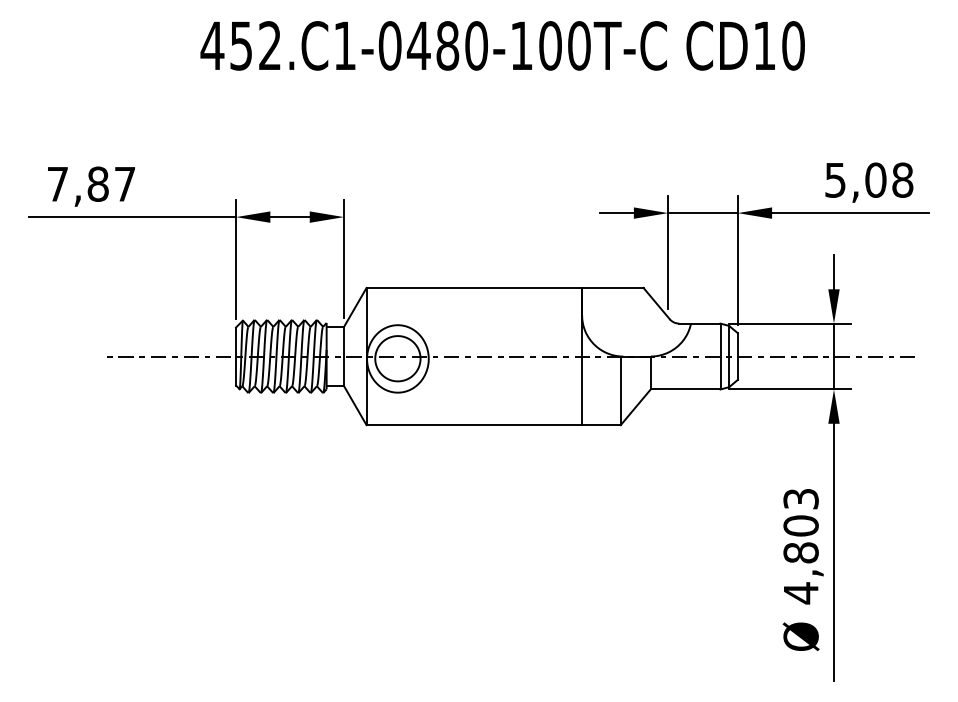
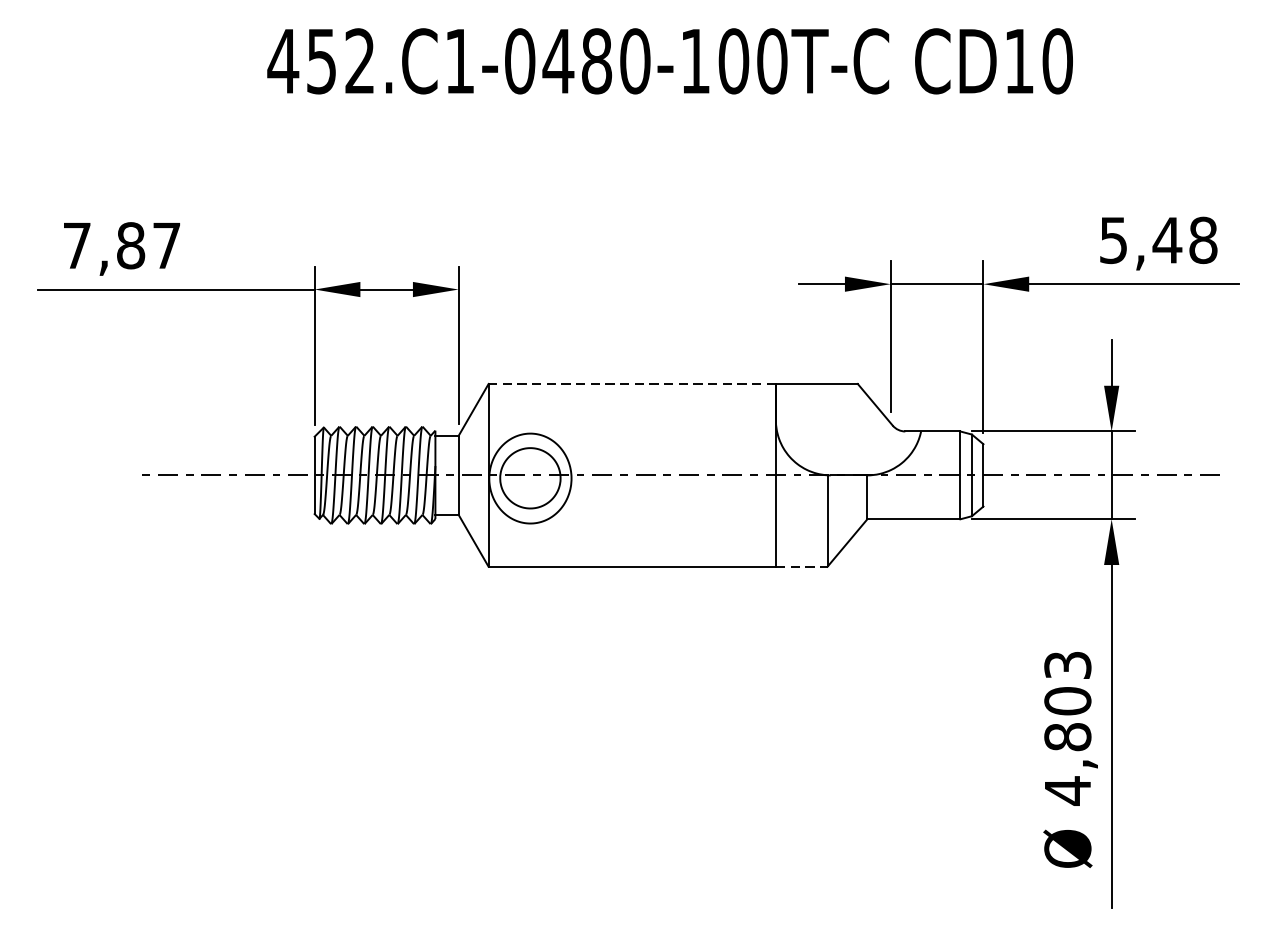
text: (875, 179) -> (1166, 239), 5,08 -> 5,48
line: (474, 287) -> (632, 383), solid -> dashed
line: (601, 425) -> (801, 567), solid -> dashed

